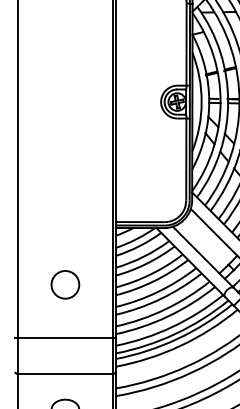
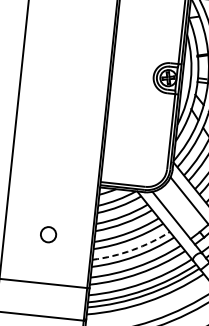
circle: (65, 284) -> (48, 234), size x0.6
arc: (158, 291) -> (133, 249), solid -> dashed

